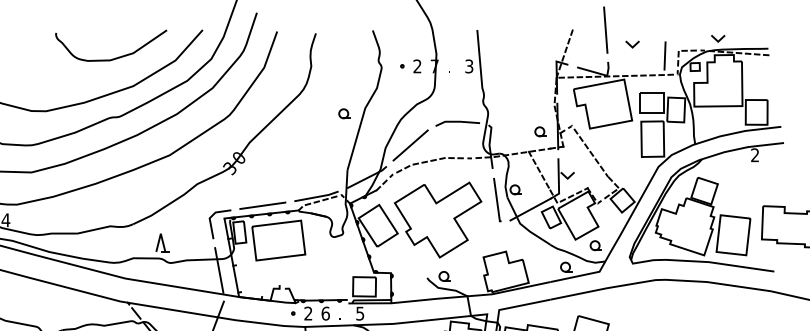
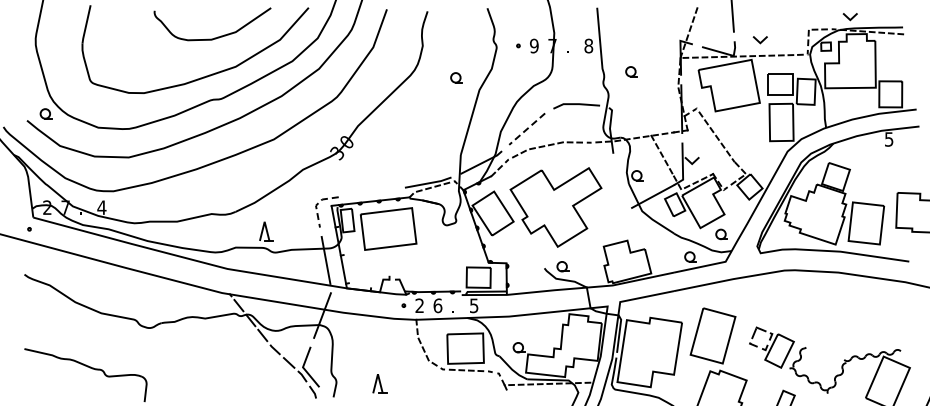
line: (630, 44) -> (758, 40), moved
line: (665, 55) -> (794, 34), removed
text: (417, 65) -> (534, 45), 2 -> 9
text: (469, 65) -> (588, 45), 3 -> 8
part: (344, 113) -> (456, 77), moved
part: (540, 131) -> (631, 71), moved
line: (410, 145) -> (527, 129), solid -> dashed
text: (755, 155) -> (889, 139), 2 -> 5
line: (496, 200) -> (617, 186), removed
line: (262, 205) -> (371, 192), removed
line: (210, 218) -> (316, 205), solid -> dashed

